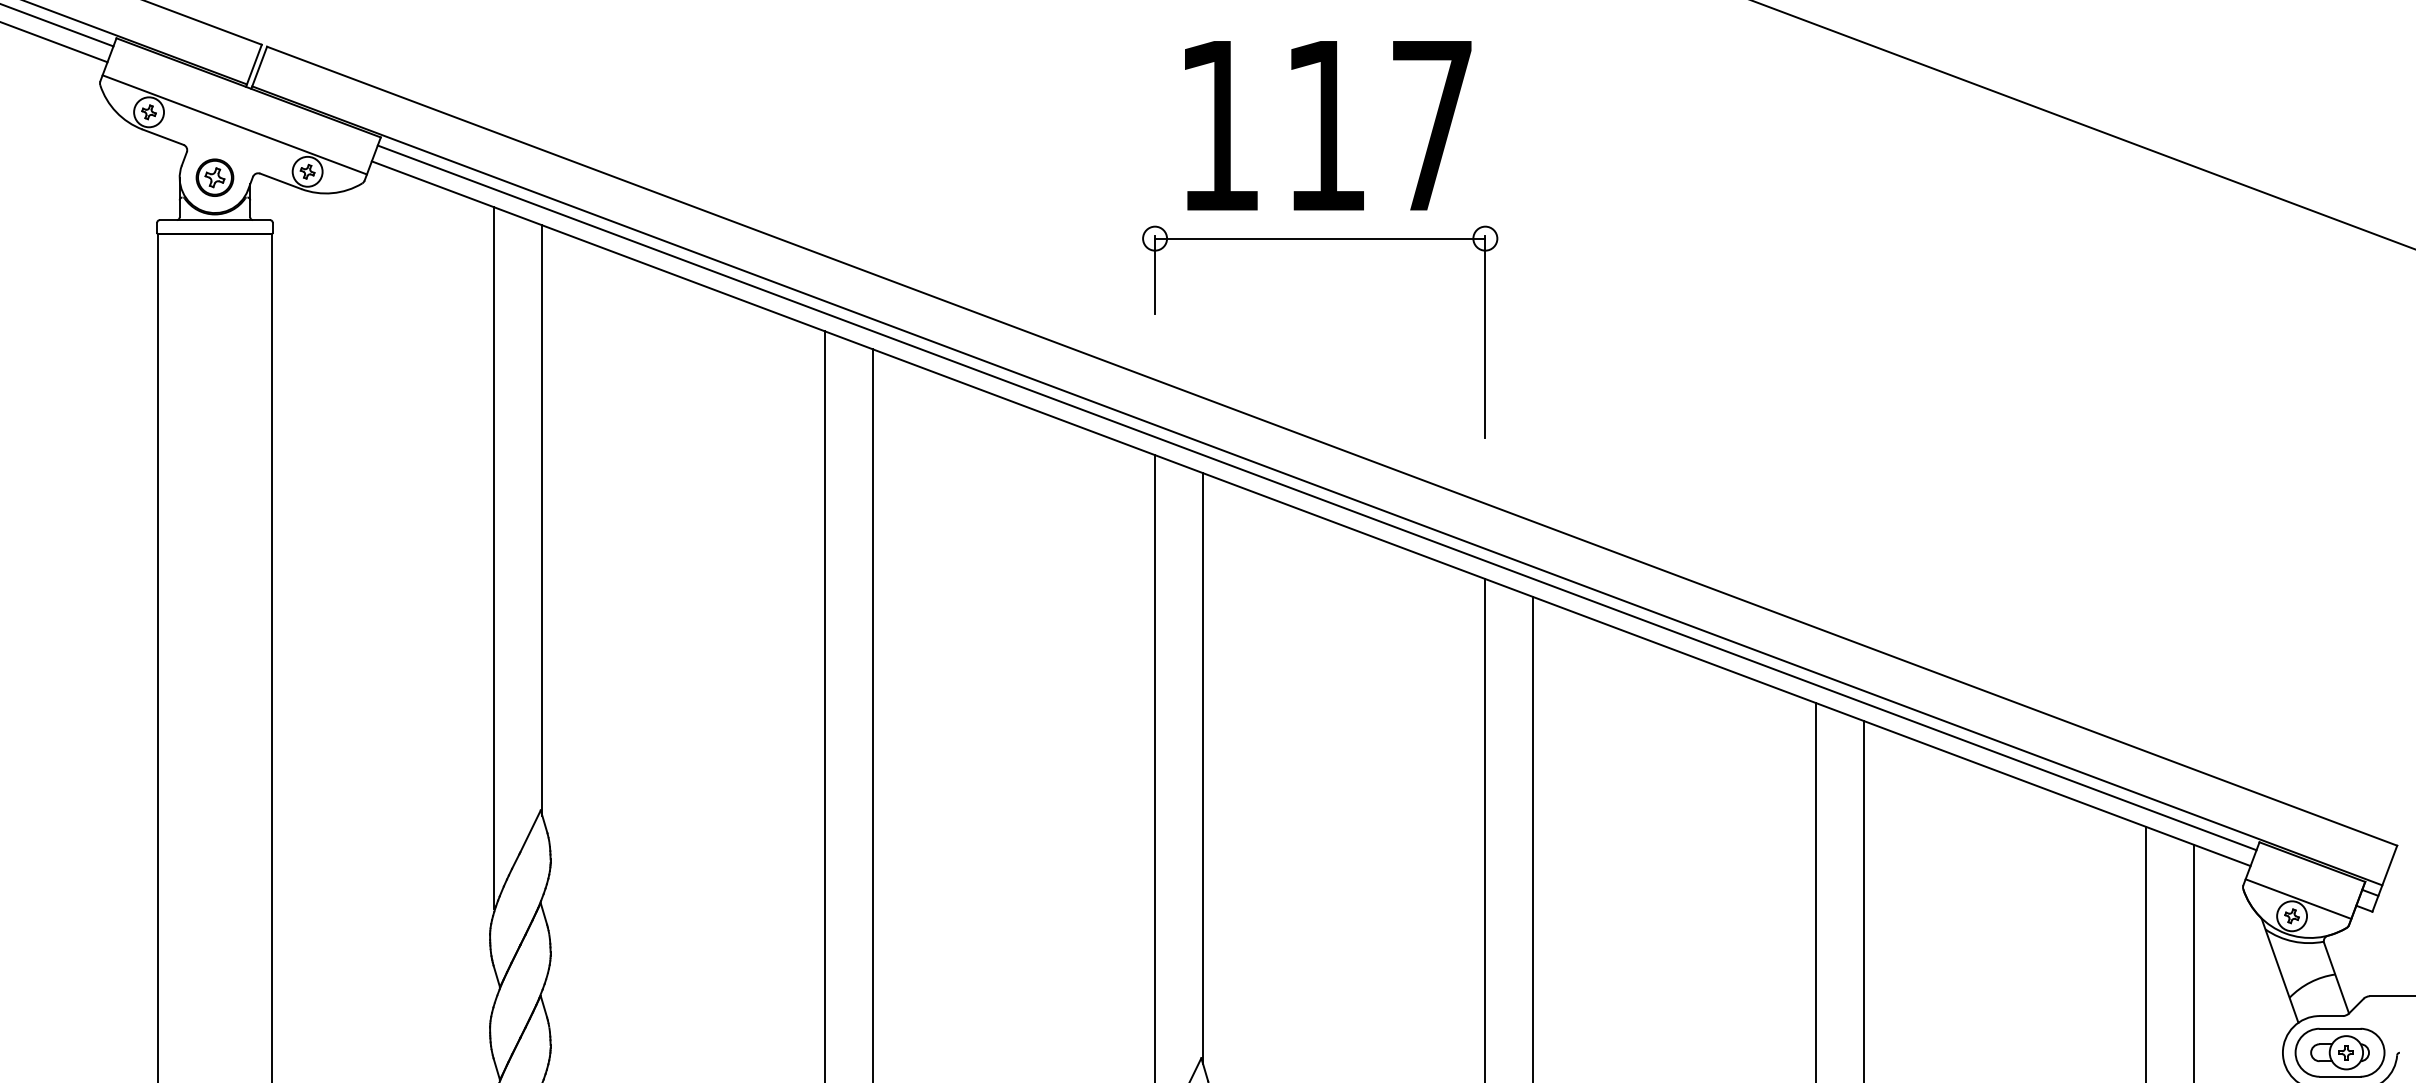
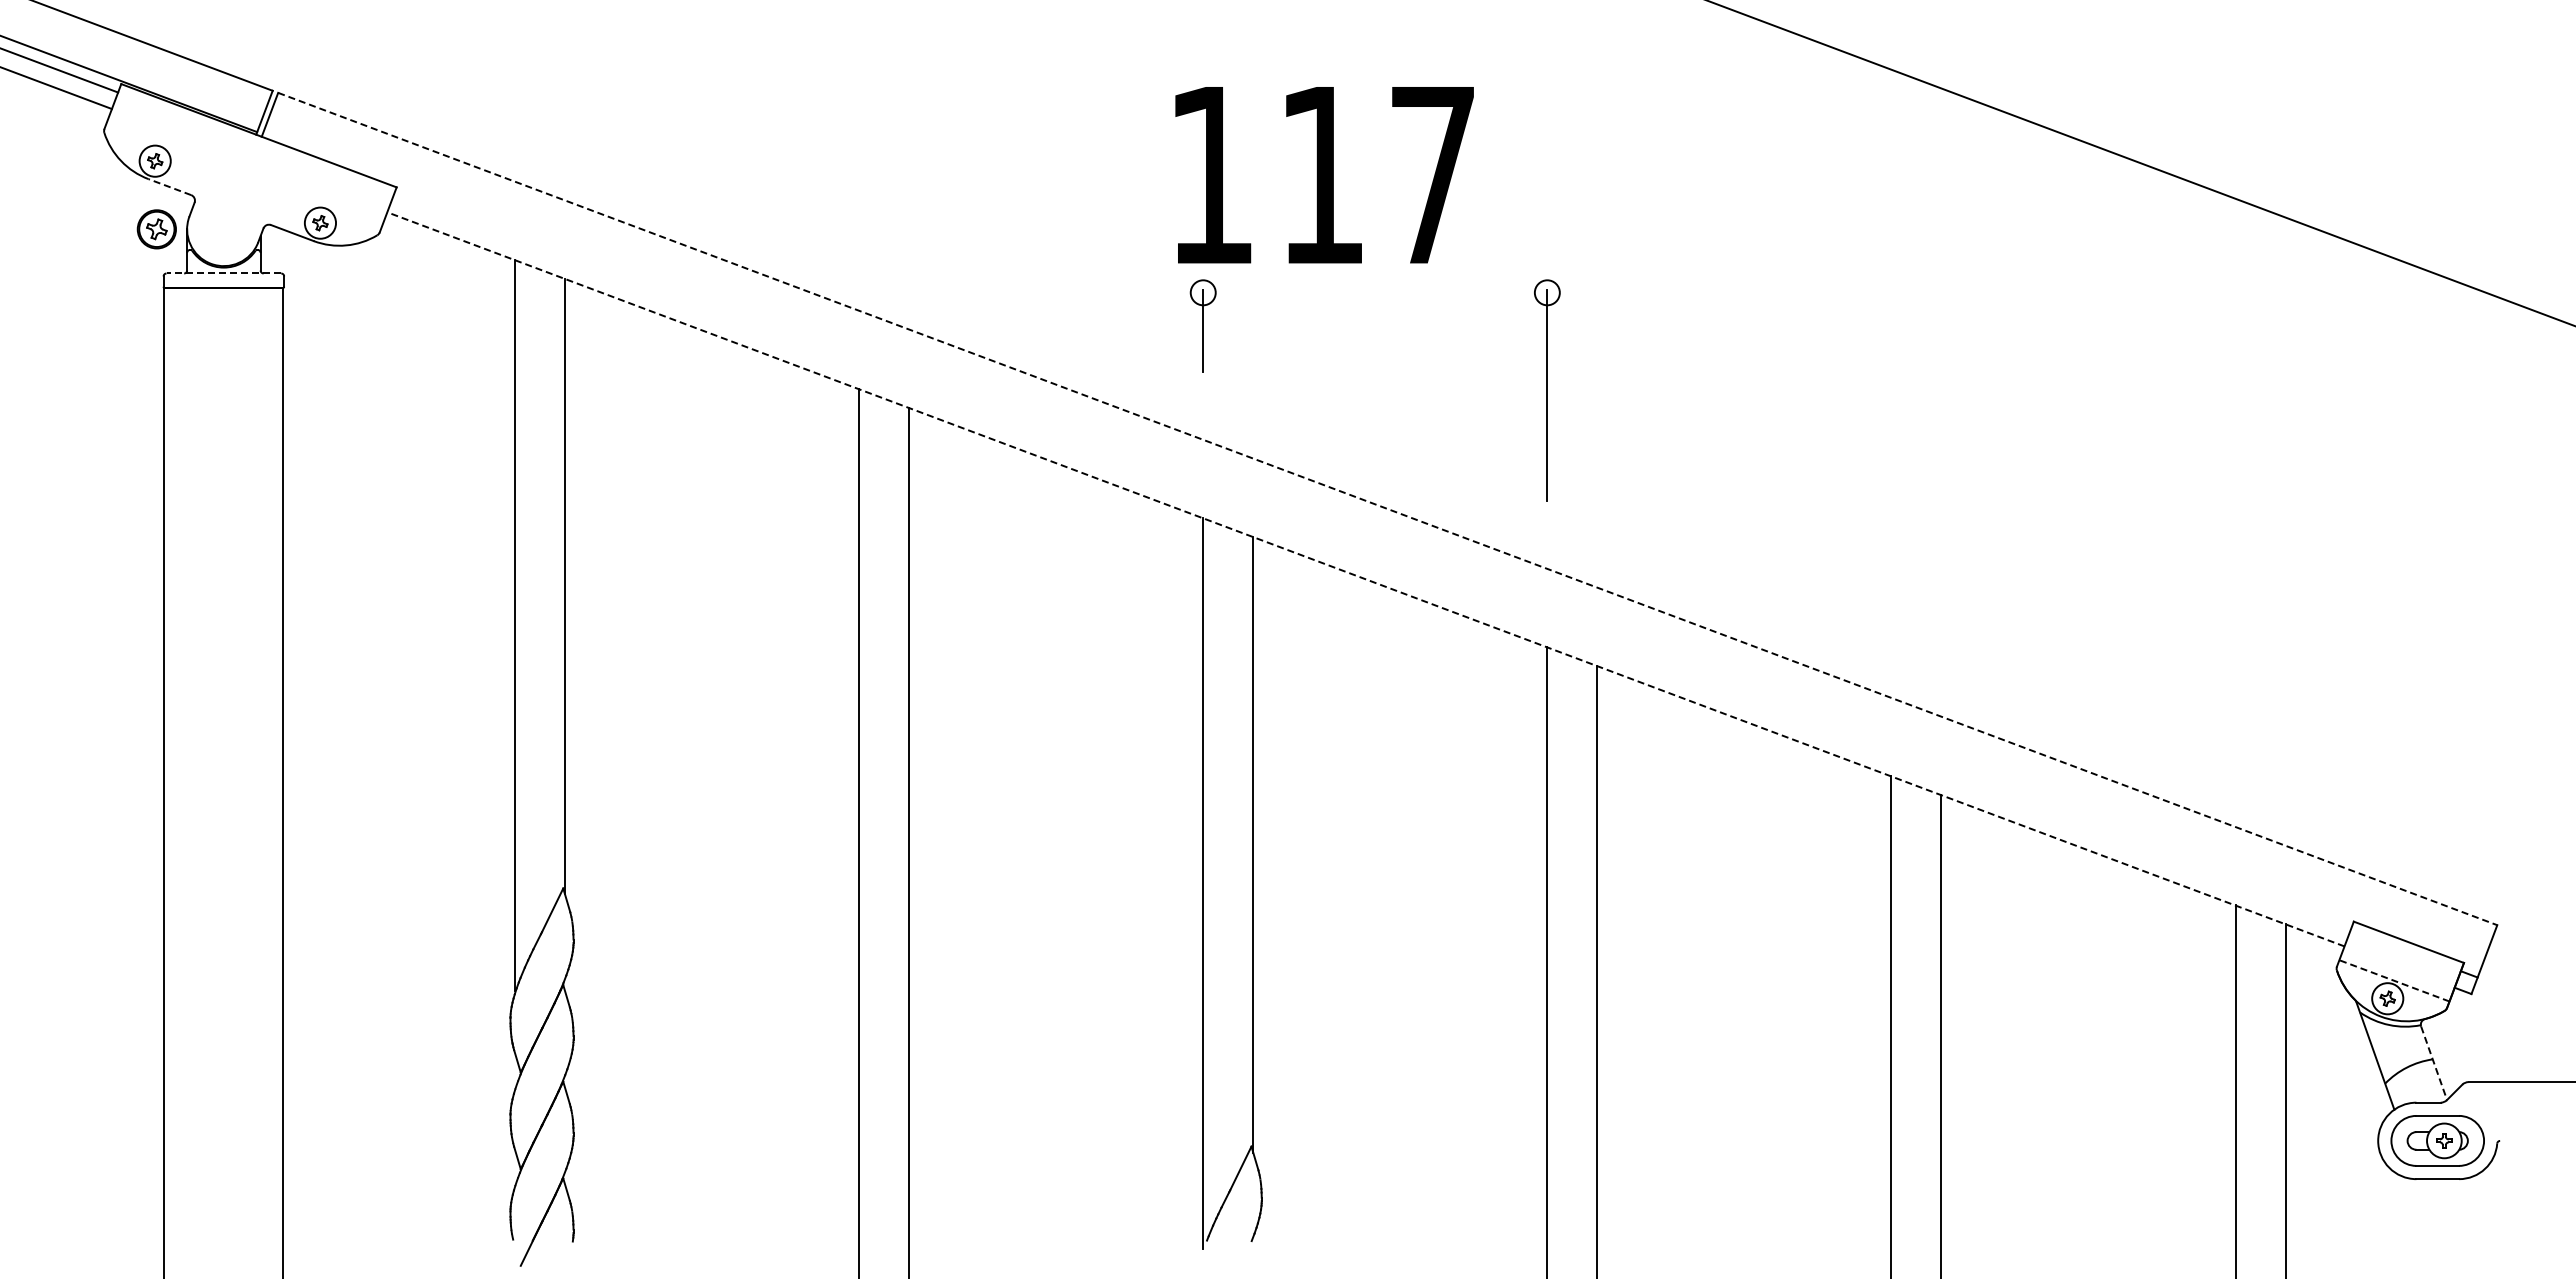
line: (234, 124) -> (244, 173), removed
text: (1328, 126) -> (1324, 175), moved
line: (162, 137) -> (169, 187), solid -> dashed
part: (214, 177) -> (156, 229), moved
line: (214, 220) -> (223, 273), solid -> dashed
line: (1320, 238) -> (1375, 292), removed
line: (1332, 446) -> (1388, 509), solid -> dashed
line: (1316, 486) -> (1371, 550), removed
line: (1316, 497) -> (1371, 562), removed
line: (1310, 513) -> (1365, 579), solid -> dashed
line: (2298, 898) -> (2394, 980), solid -> dashed
line: (2336, 978) -> (2434, 1063), solid -> dashed

